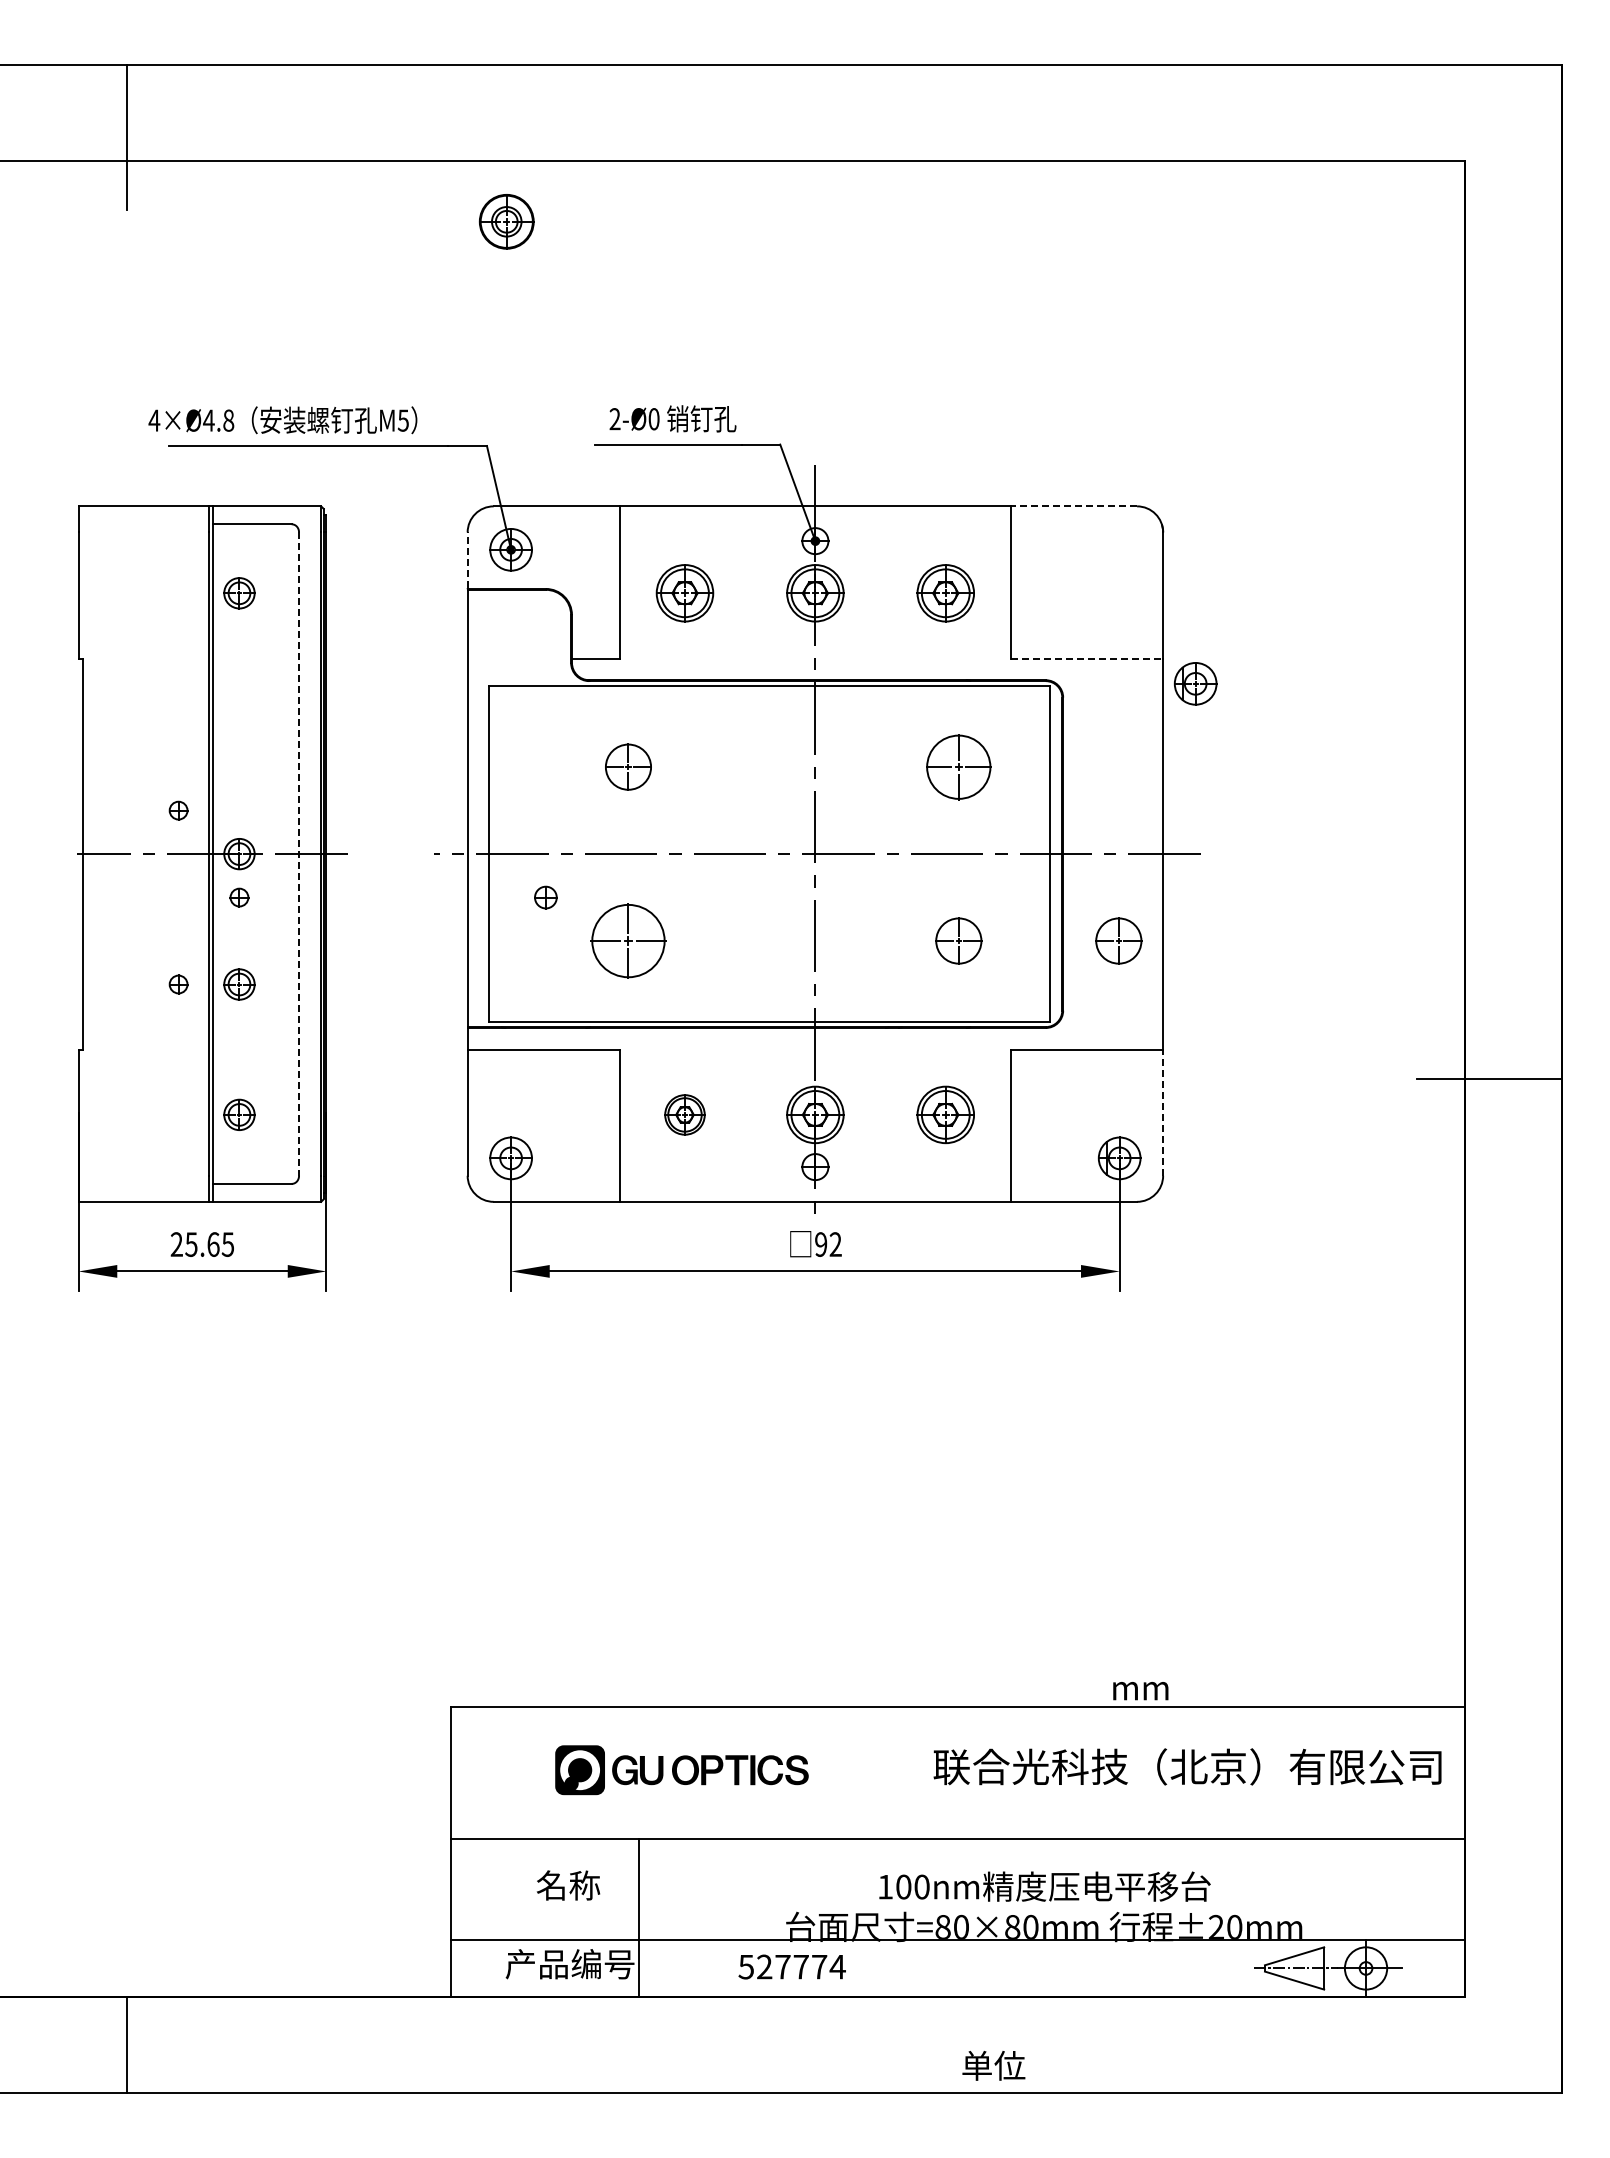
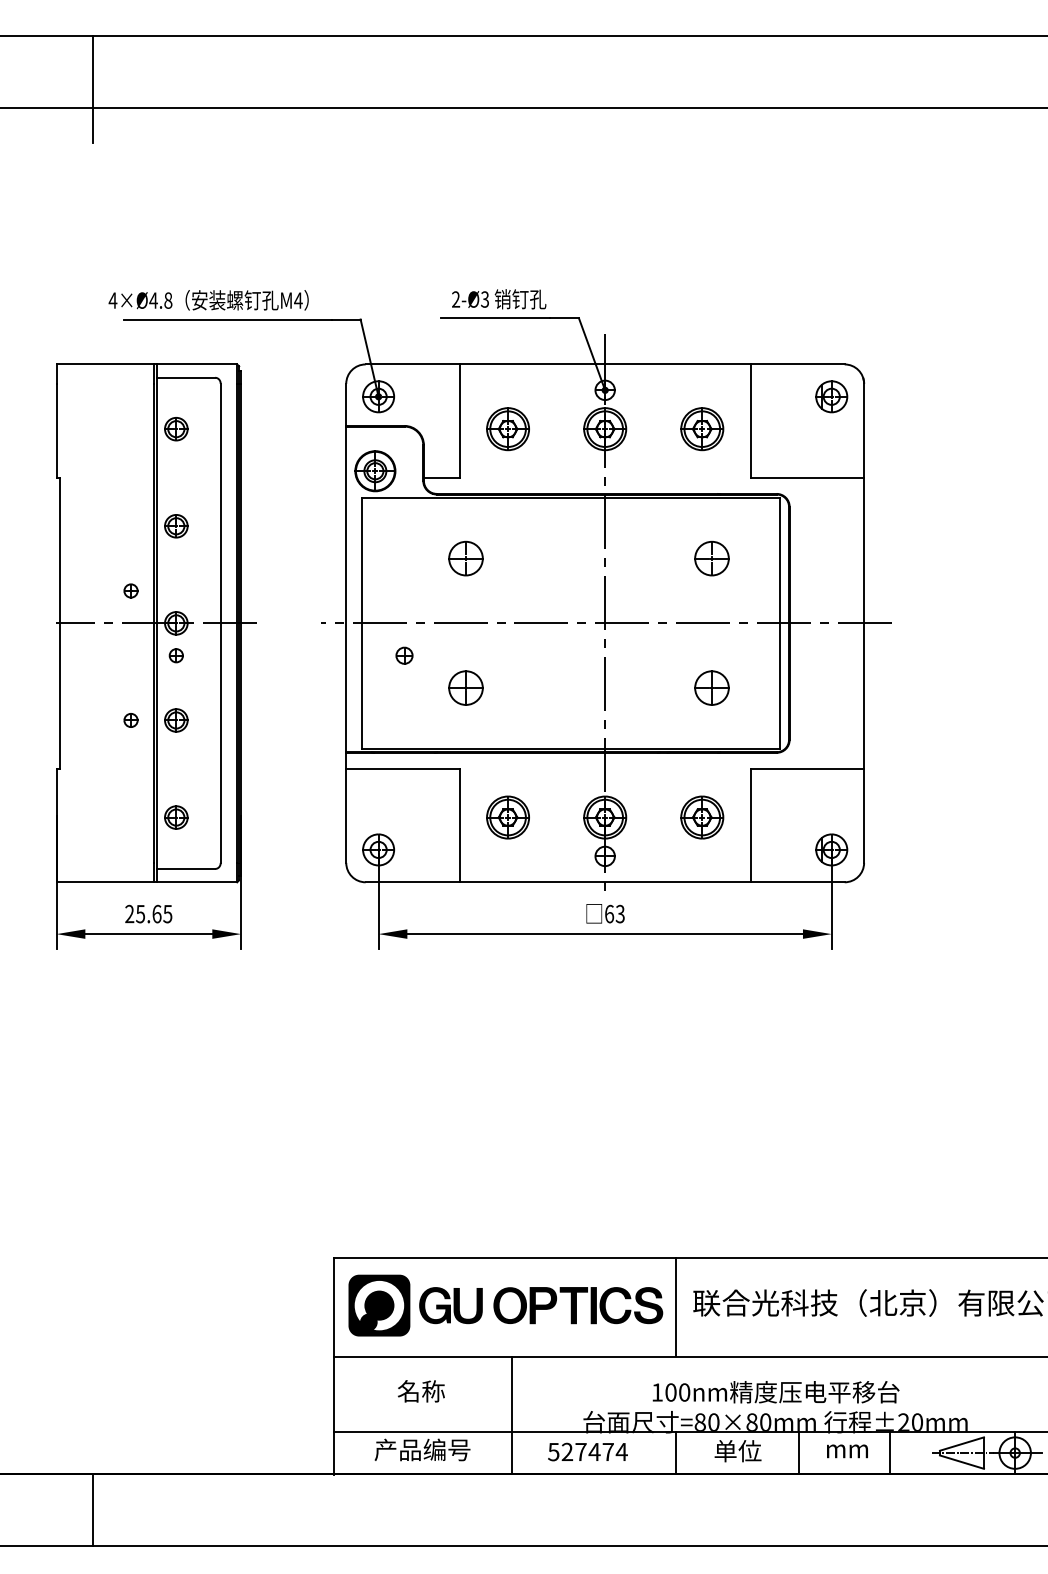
part: (506, 221) -> (375, 471), moved
text: (653, 419) -> (484, 299), 2-Ø0 -> 2-Ø3
text: (403, 420) -> (298, 300), M5 -> M4
line: (1073, 506) -> (797, 364), dashed -> solid
line: (467, 560) -> (346, 404), dashed -> solid
line: (1087, 658) -> (807, 477), dashed -> solid
part: (1195, 683) -> (831, 396), moved
part: (239, 723) -> (176, 526), added
part: (958, 766) -> (711, 558), size x0.71
line: (299, 854) -> (221, 623), dashed -> solid
part: (628, 940) -> (466, 687), size x0.62
part: (1118, 940) -> (830, 687), removed
line: (1163, 1112) -> (864, 815), dashed -> solid
part: (684, 1114) -> (507, 817), size x1.43
text: (828, 1244) -> (614, 914), 92 -> 63
text: (1140, 1691) -> (847, 1451), moved
part: (681, 1769) -> (505, 1304), size x1.67
line: (910, 1771) -> (676, 1306), added
line: (638, 1917) -> (511, 1415), moved
text: (800, 1967) -> (594, 1452), 527774 -> 527474
line: (910, 1968) -> (676, 1453), added
line: (1076, 1968) -> (799, 1453), added
line: (1197, 1968) -> (889, 1453), added
text: (993, 2065) -> (737, 1450), moved

